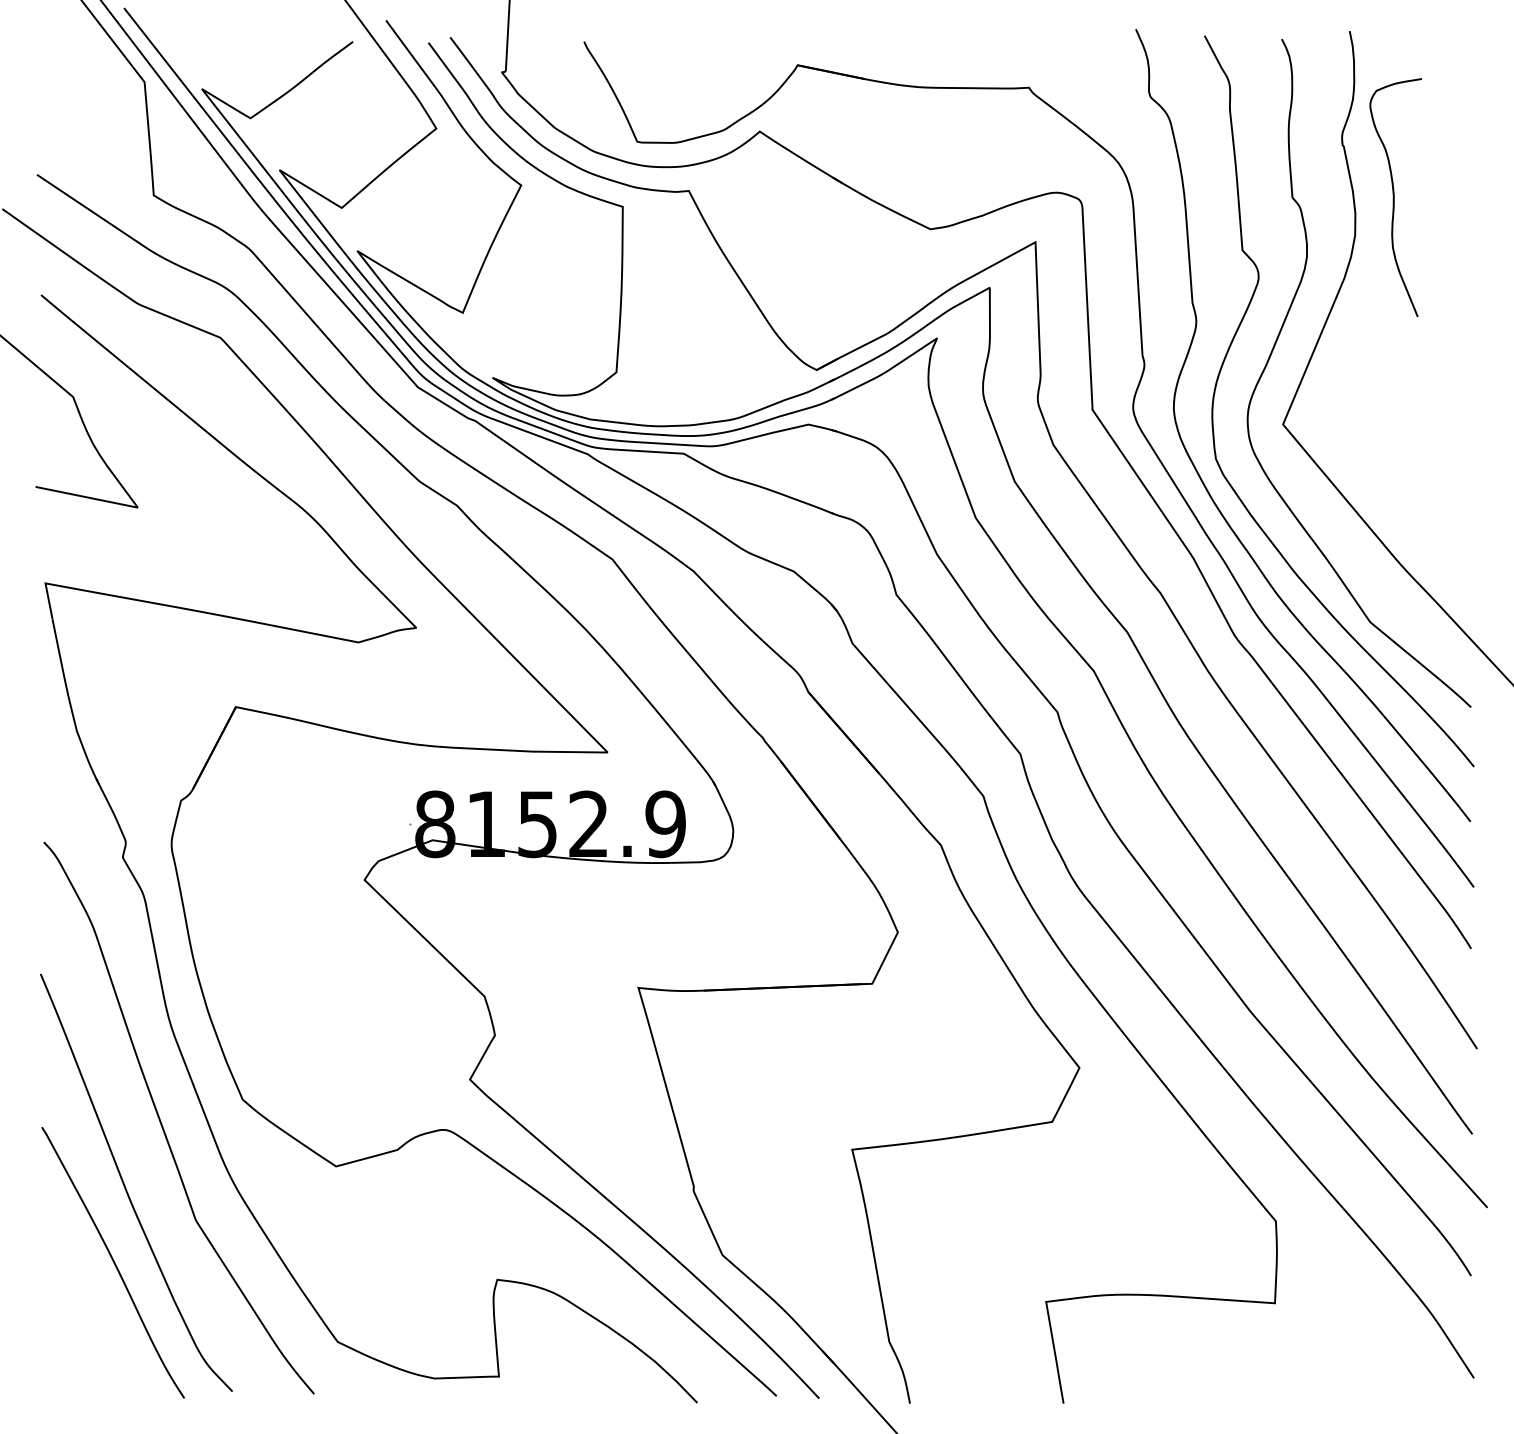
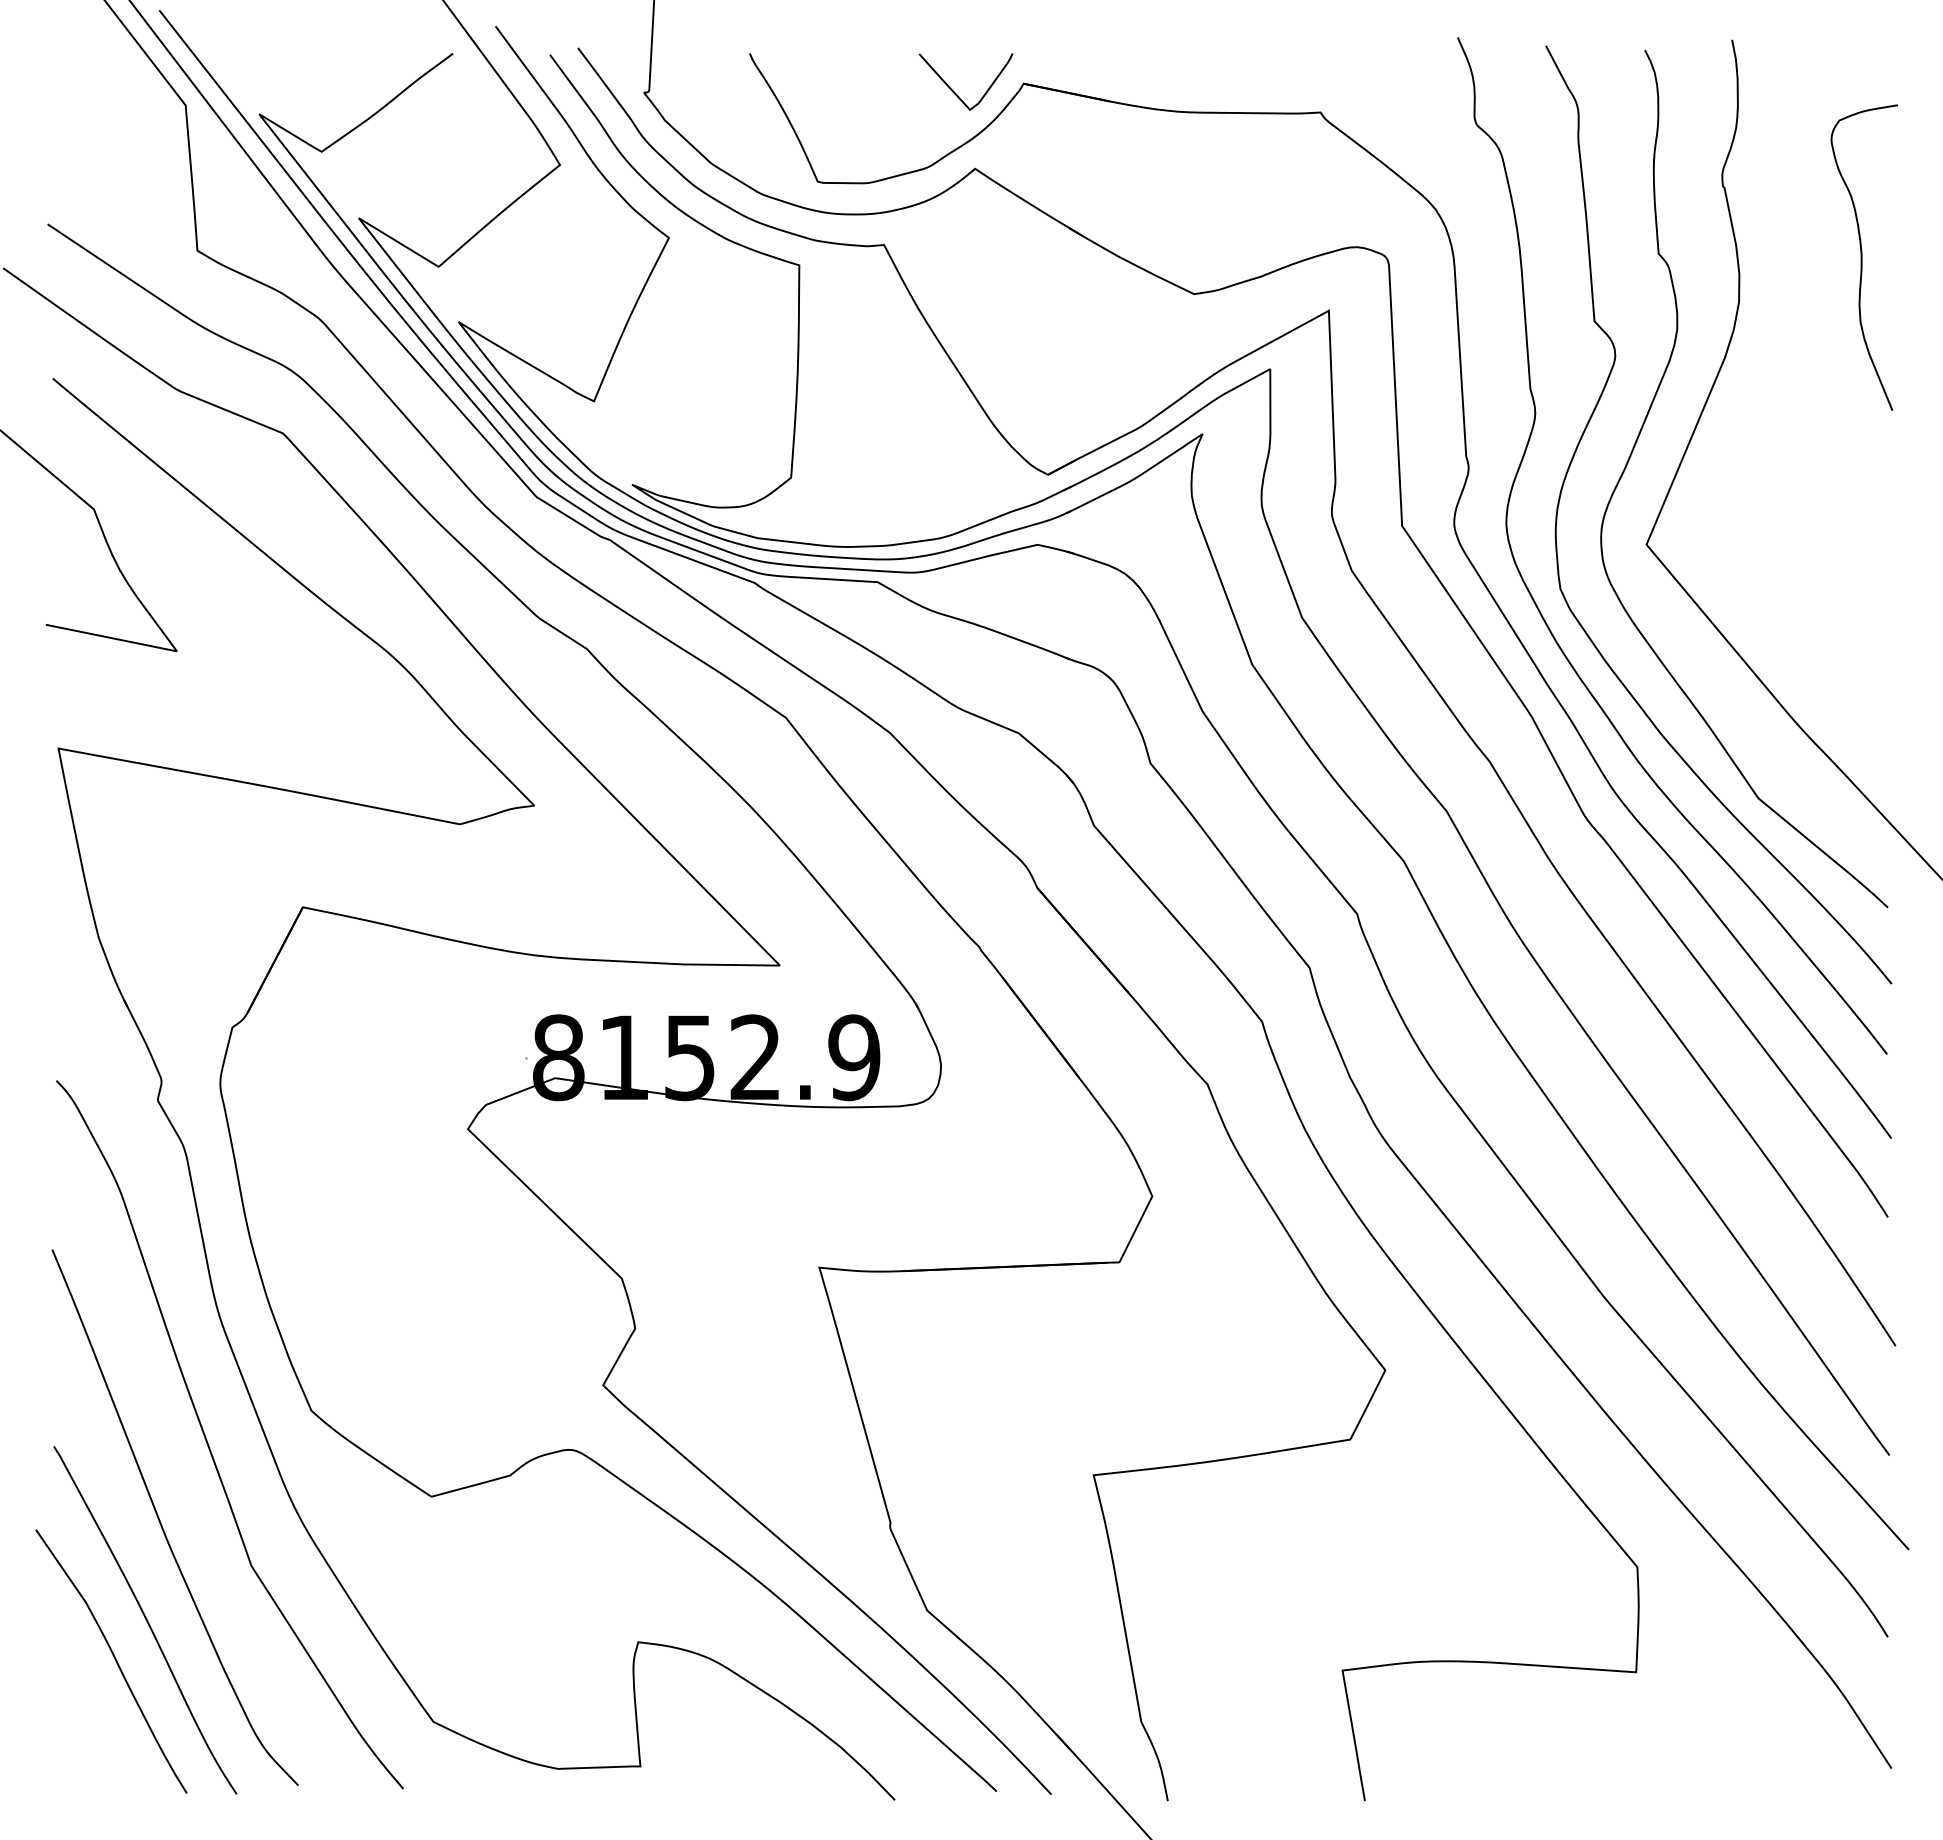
curve: (743, 71) -> (954, 91), added
curve: (1394, 197) -> (1862, 257), moved
curve: (89, 1293) -> (114, 1659), added

